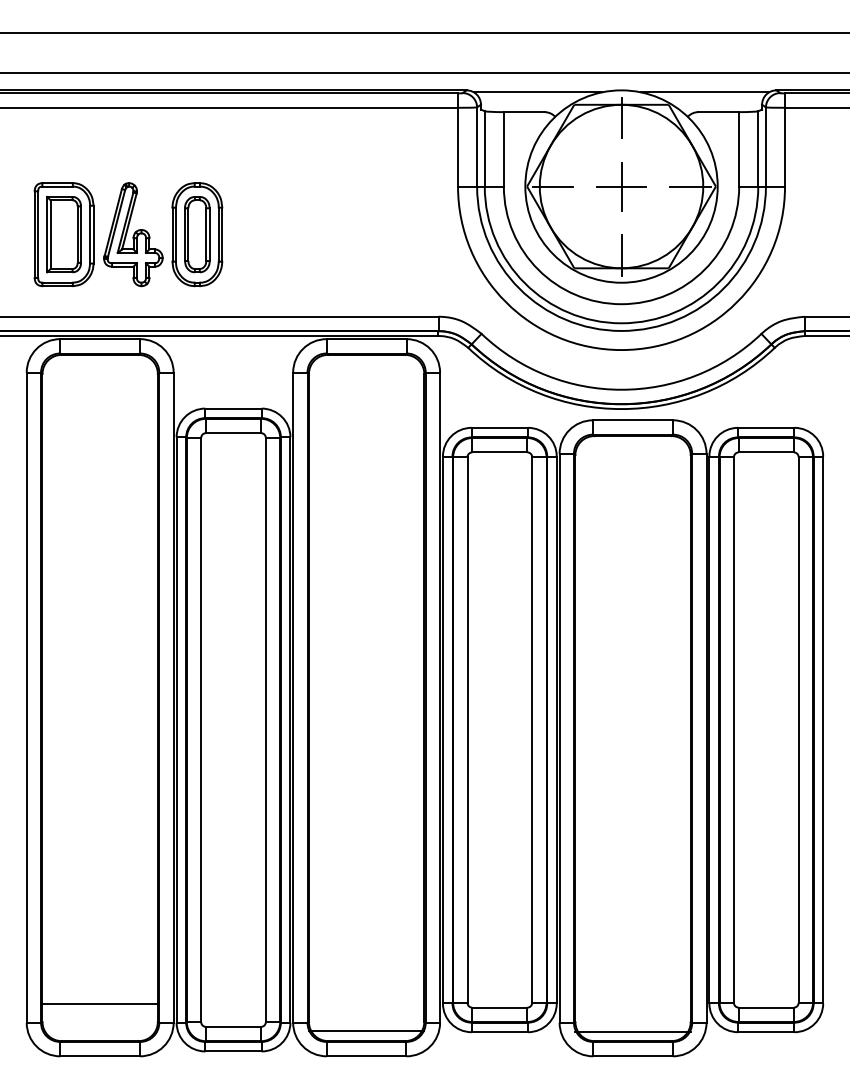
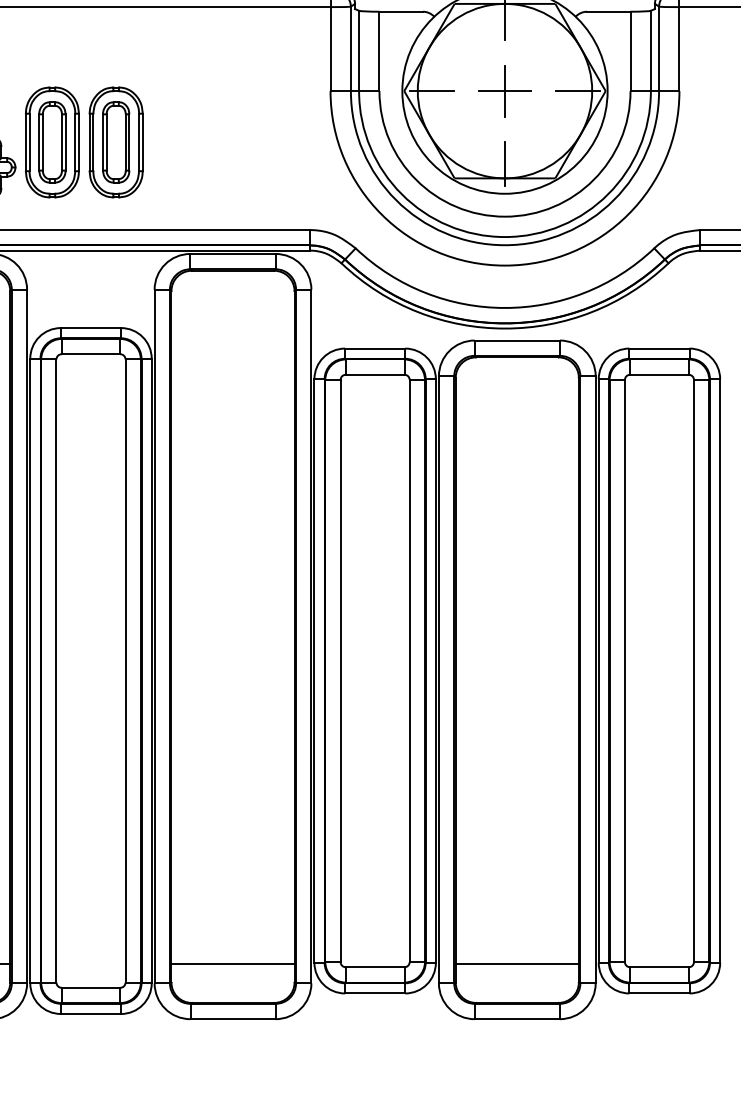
part: (256, 234) -> (115, 142), added
line: (366, 1031) -> (232, 963), moved
line: (632, 1032) -> (516, 963), moved

